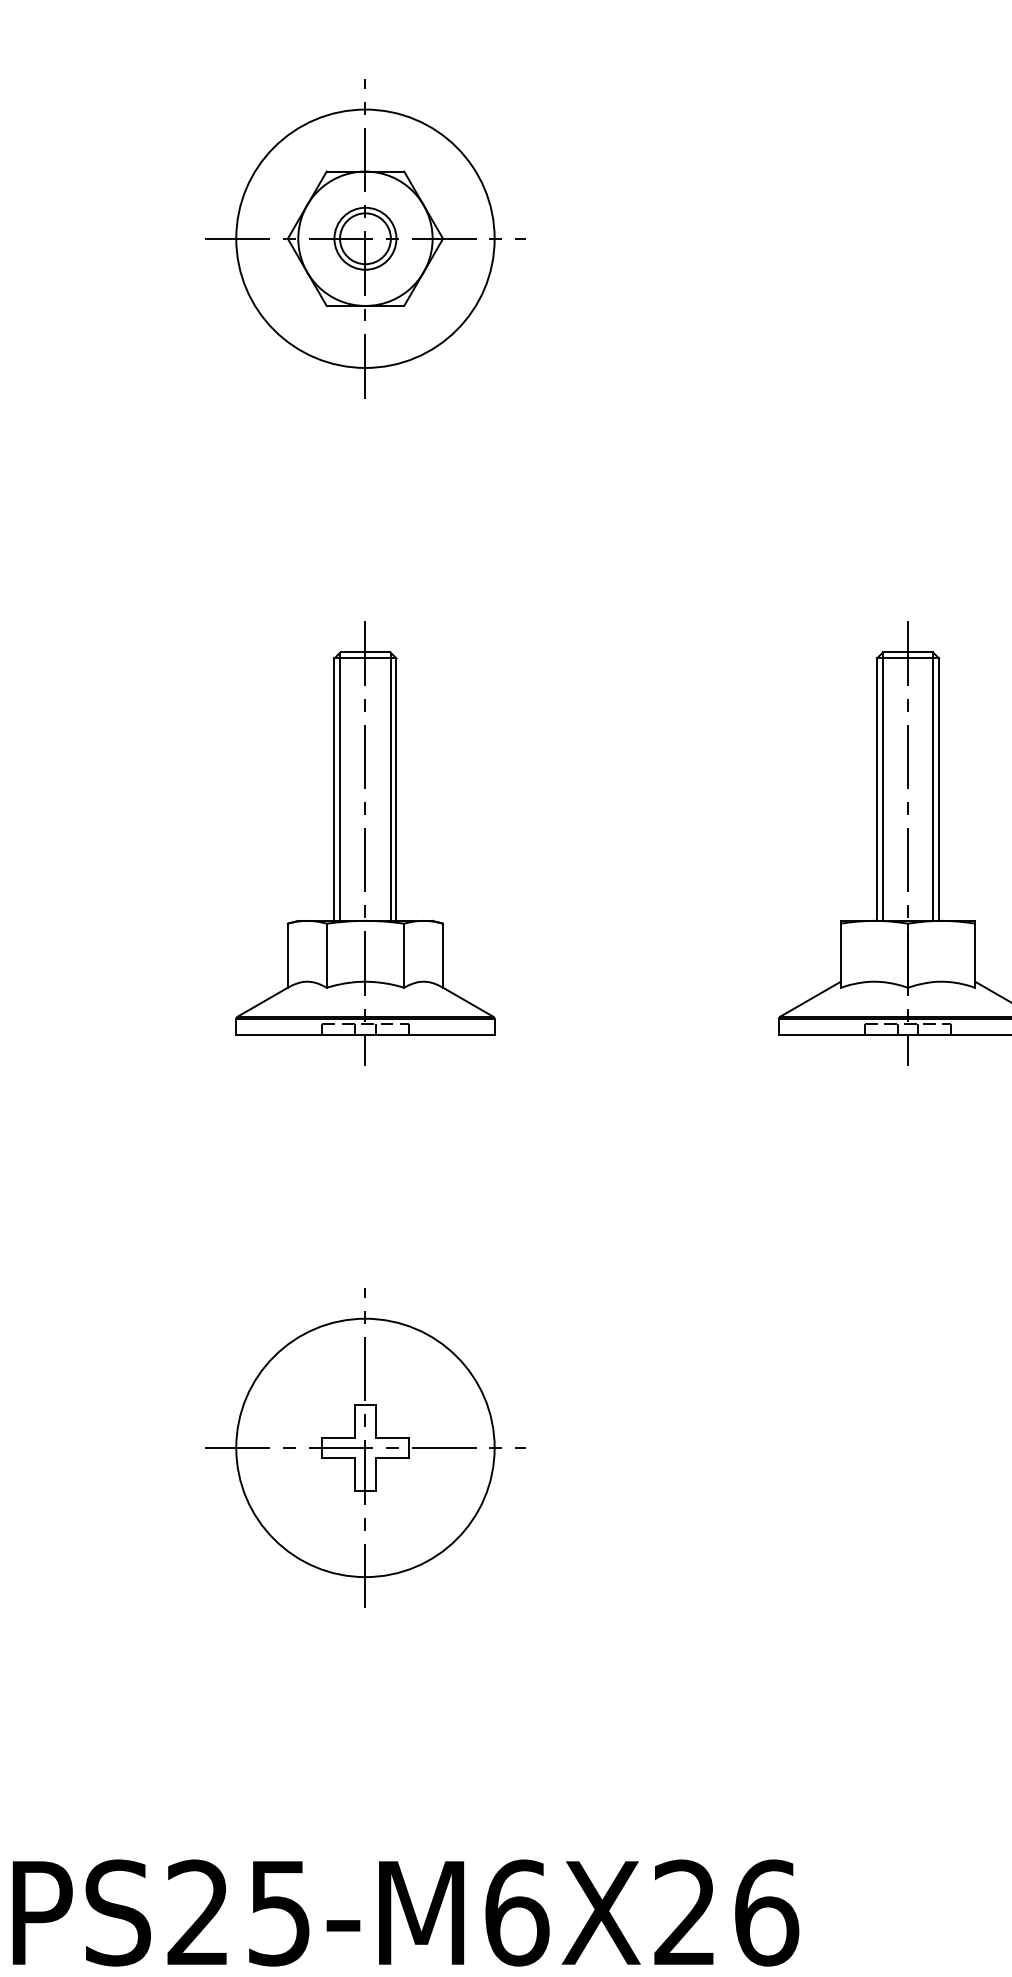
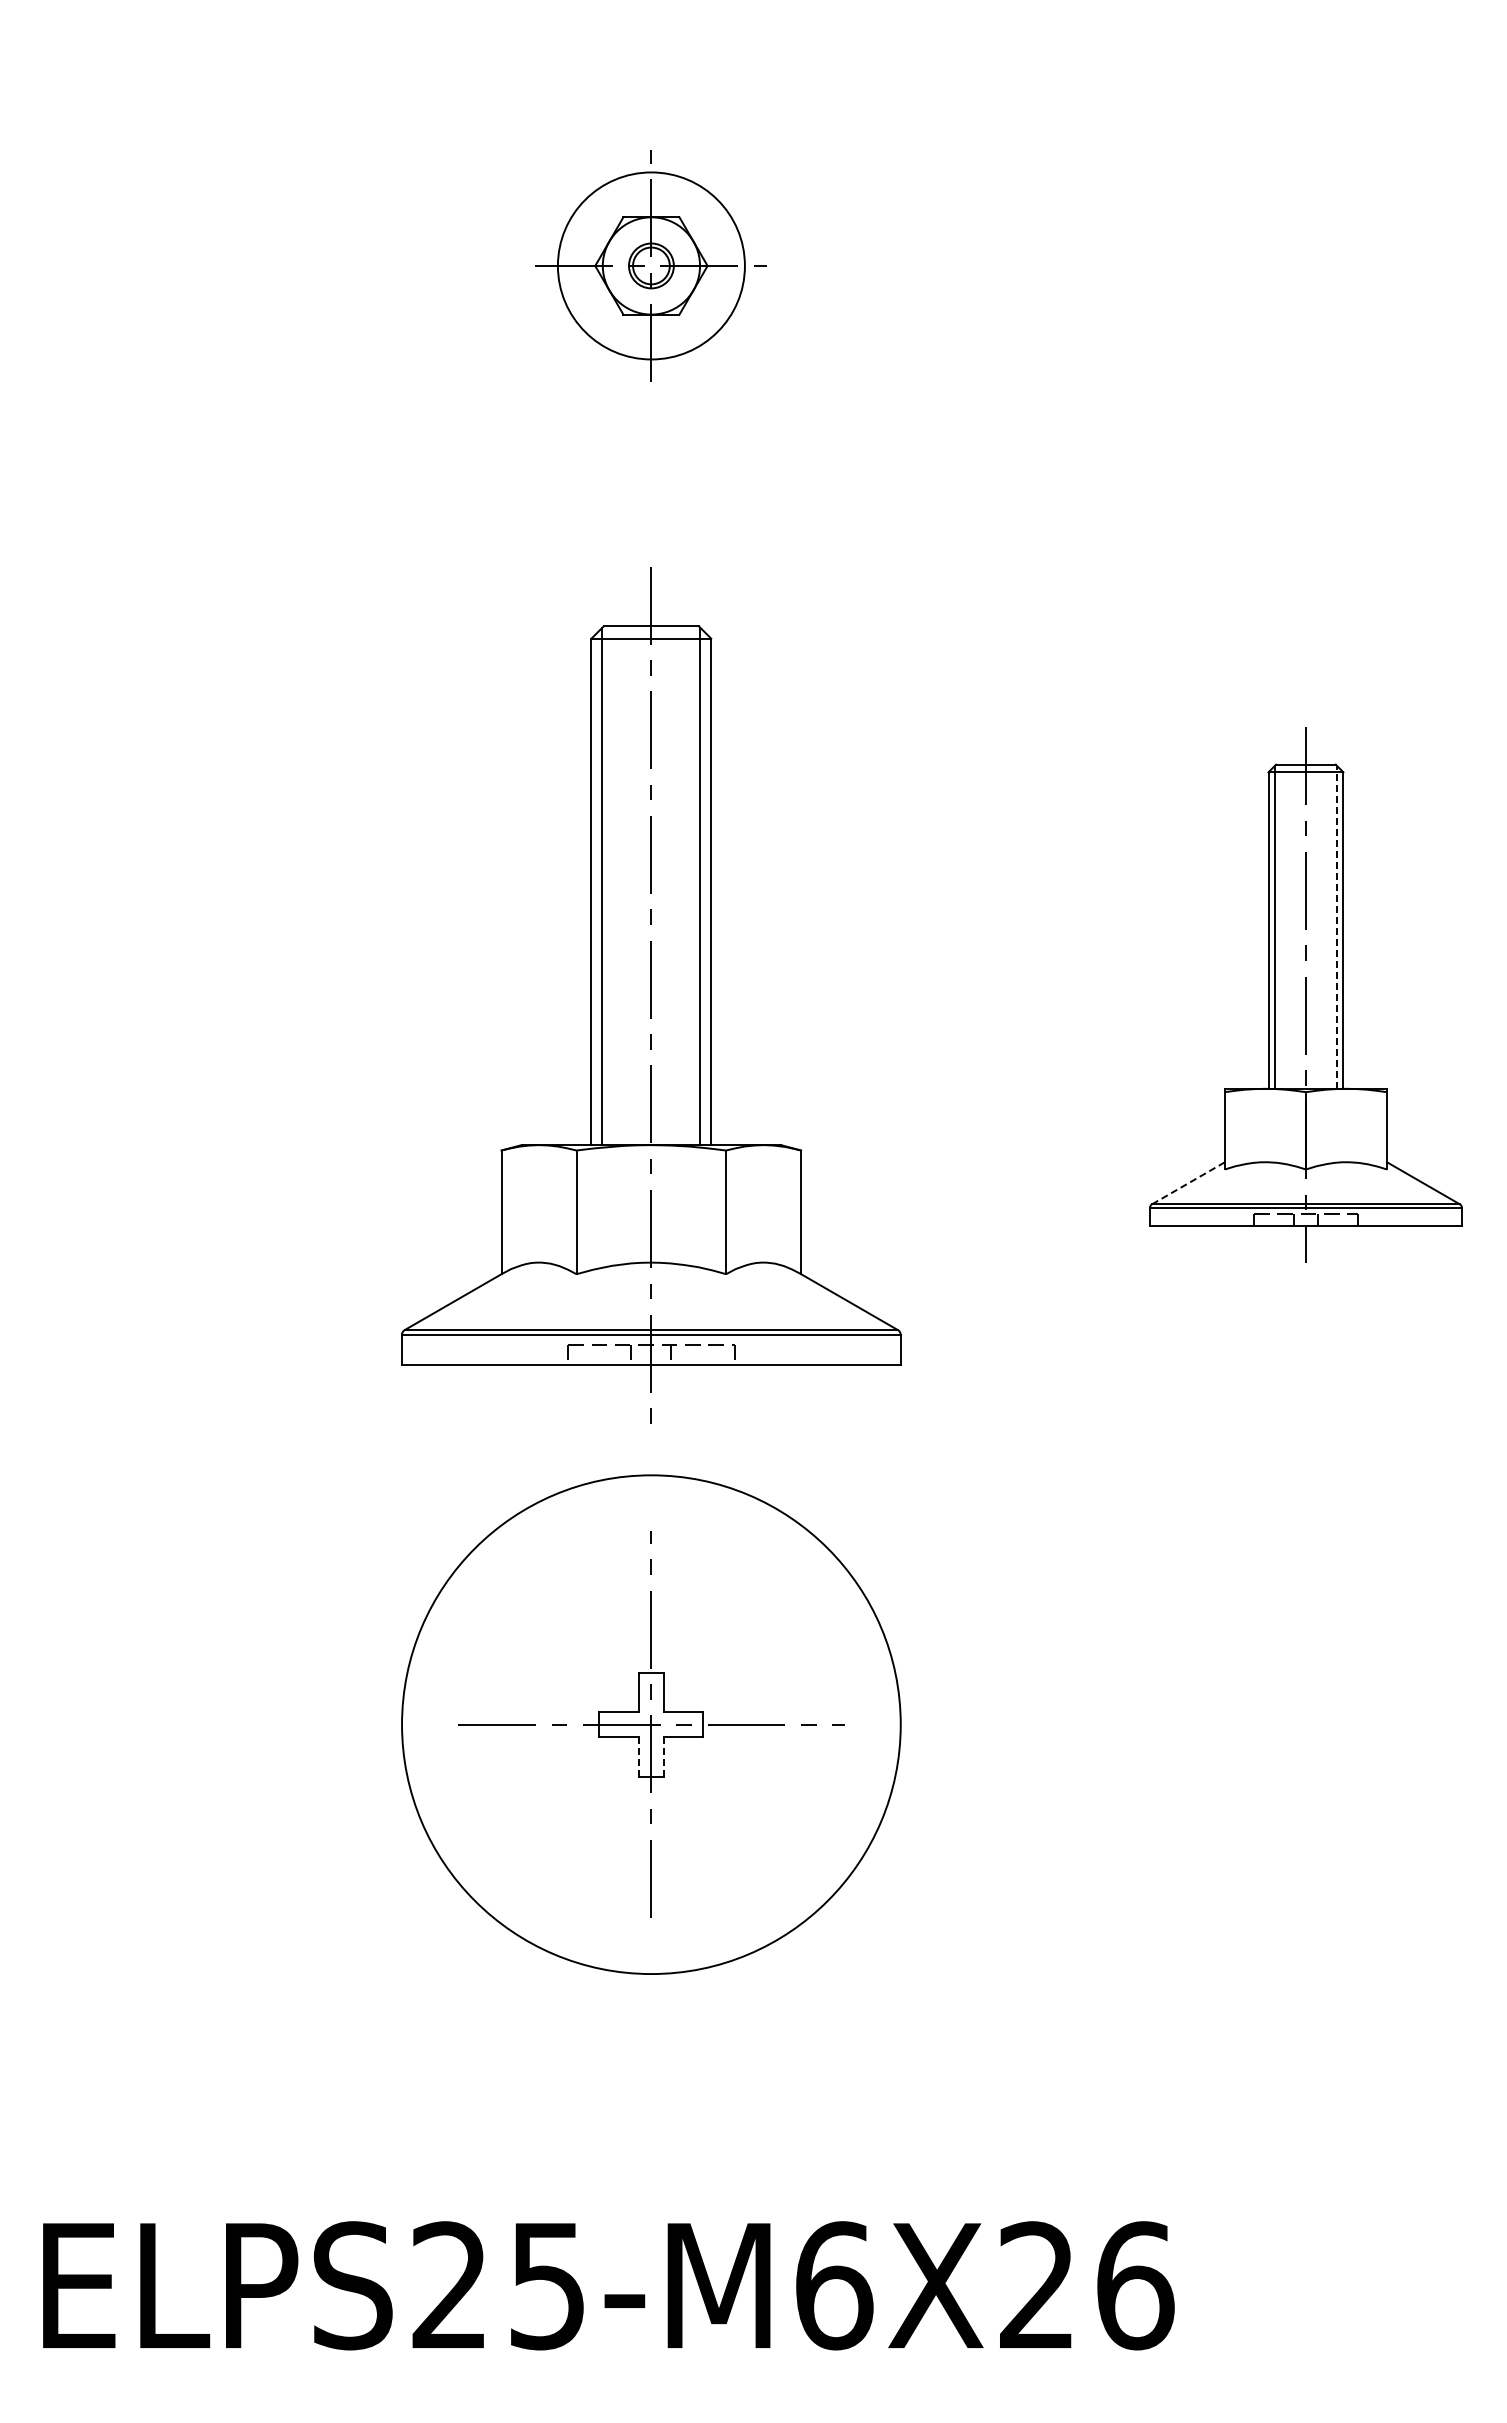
part: (365, 238) -> (651, 265), size x0.6
line: (933, 787) -> (1336, 927), solid -> dashed
part: (365, 842) -> (651, 994), size x1.6
line: (810, 999) -> (1188, 1183), solid -> dashed
circle: (365, 1447) -> (651, 1724), size x1.6
line: (354, 1474) -> (638, 1756), solid -> dashed
line: (375, 1474) -> (663, 1756), solid -> dashed

